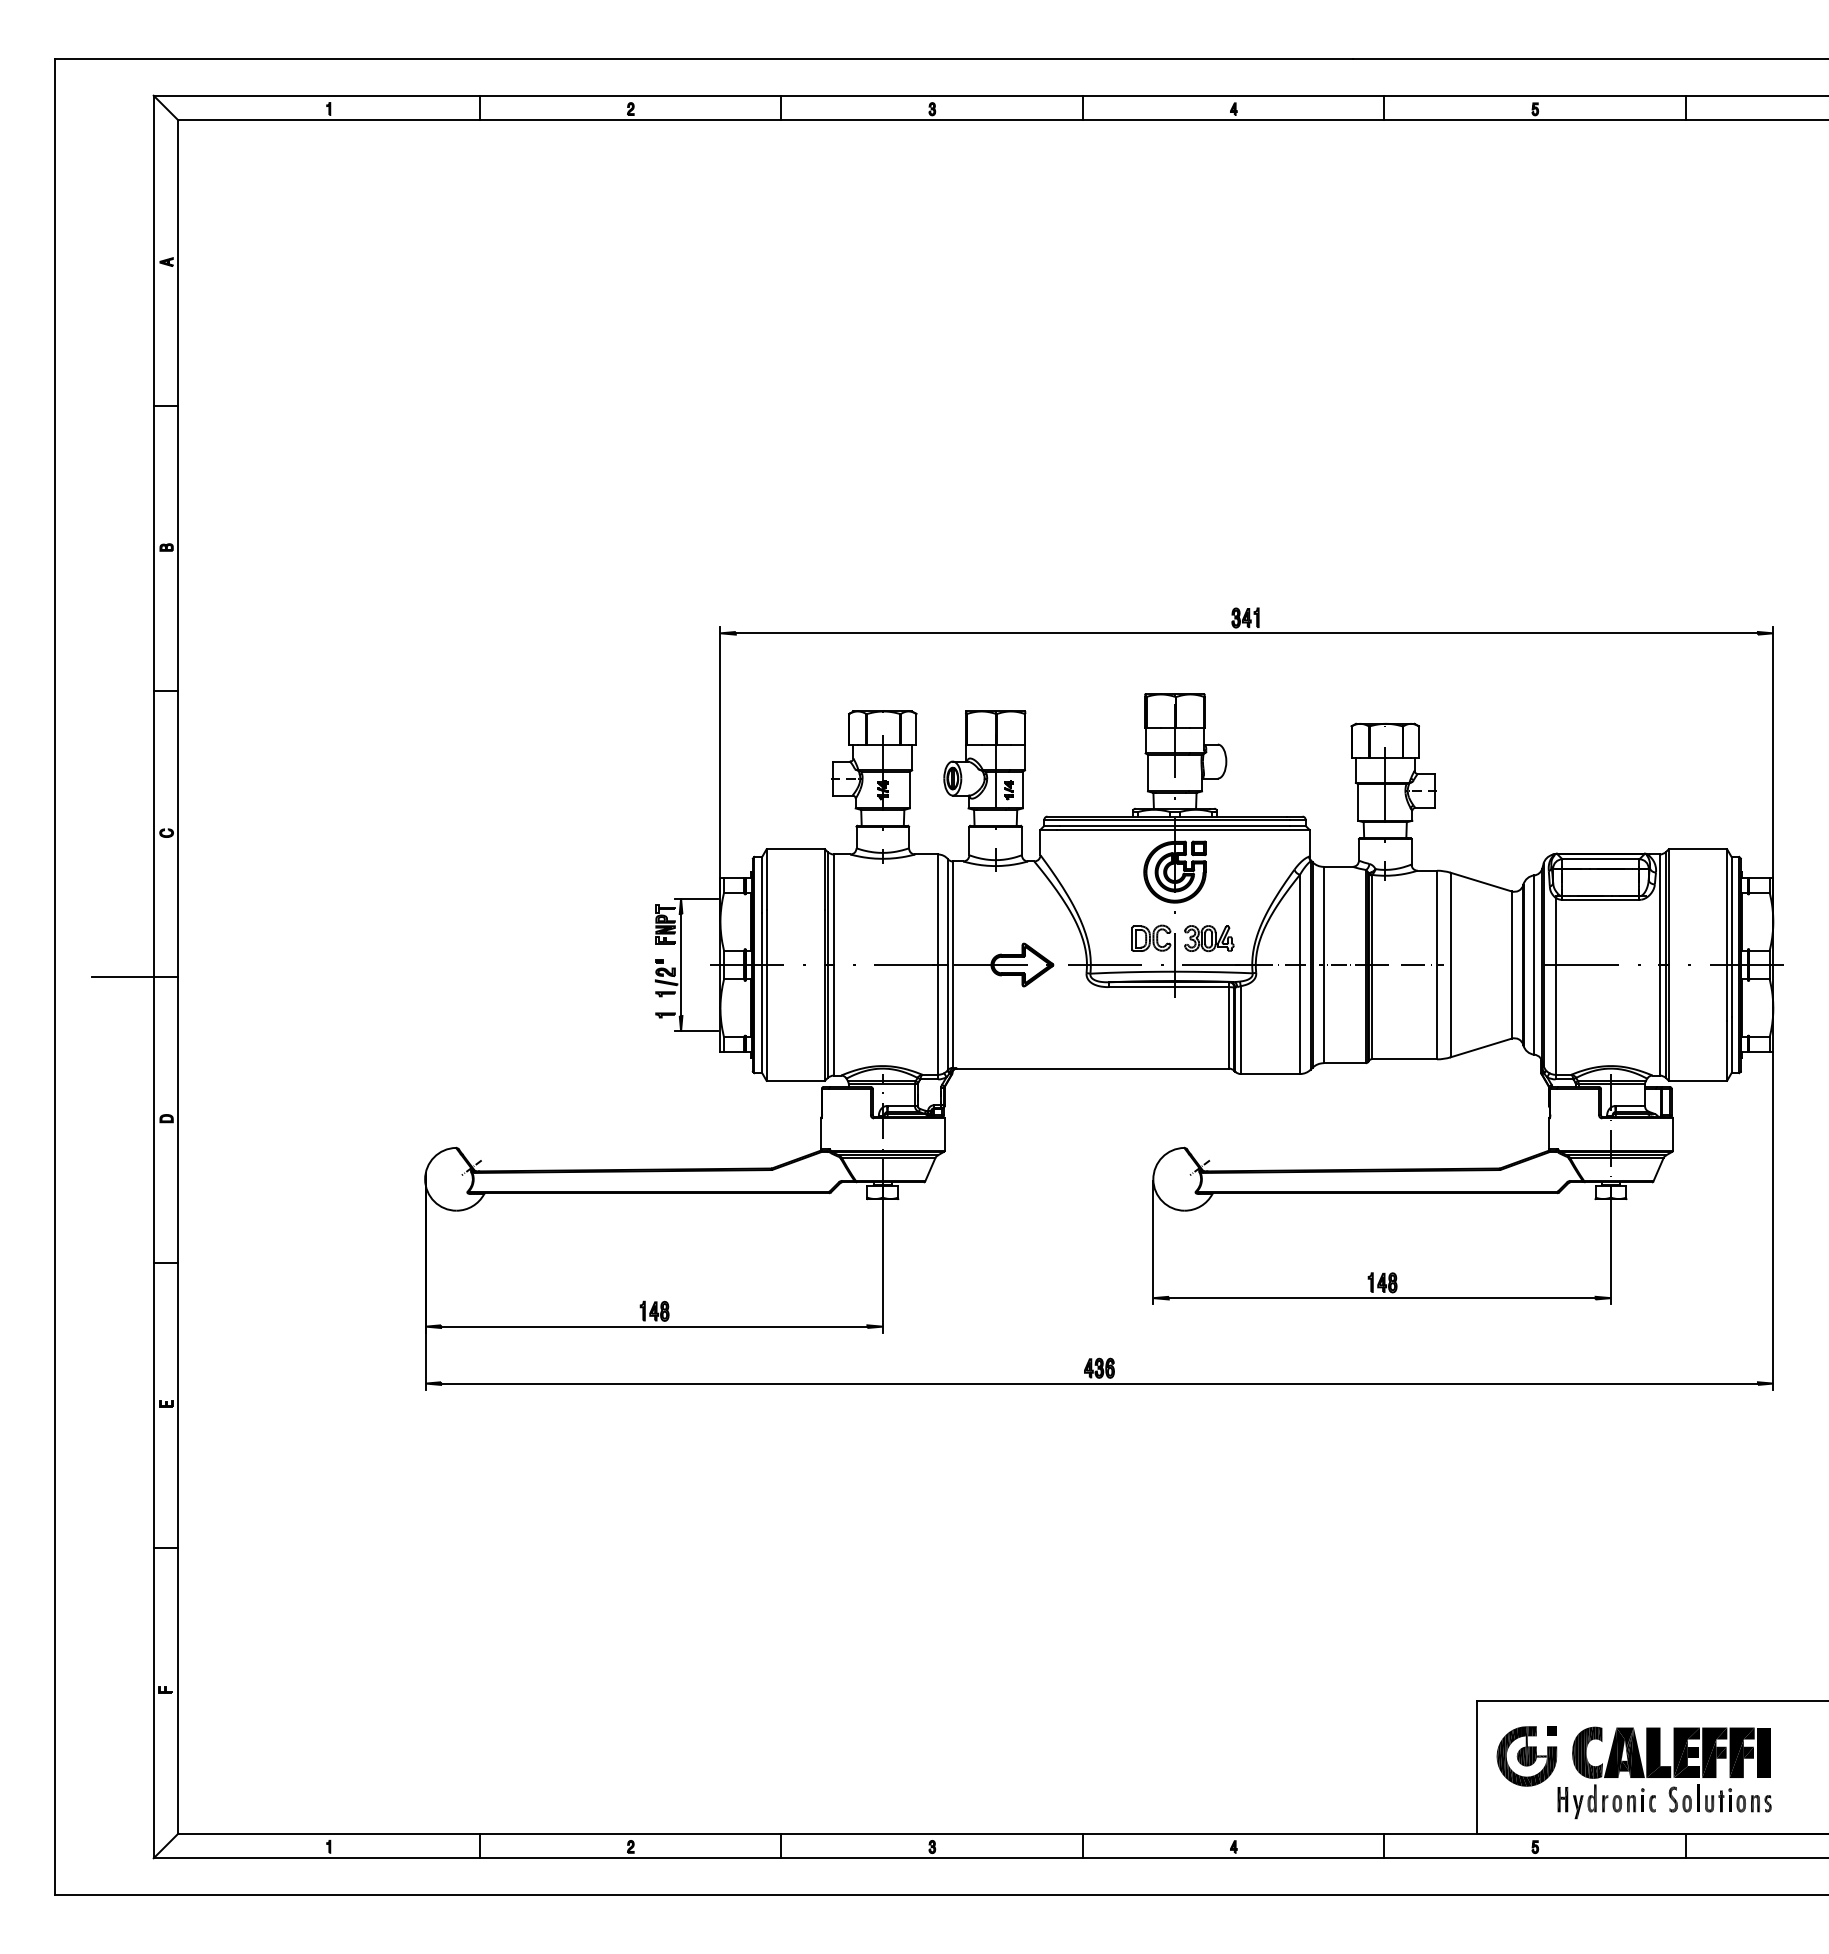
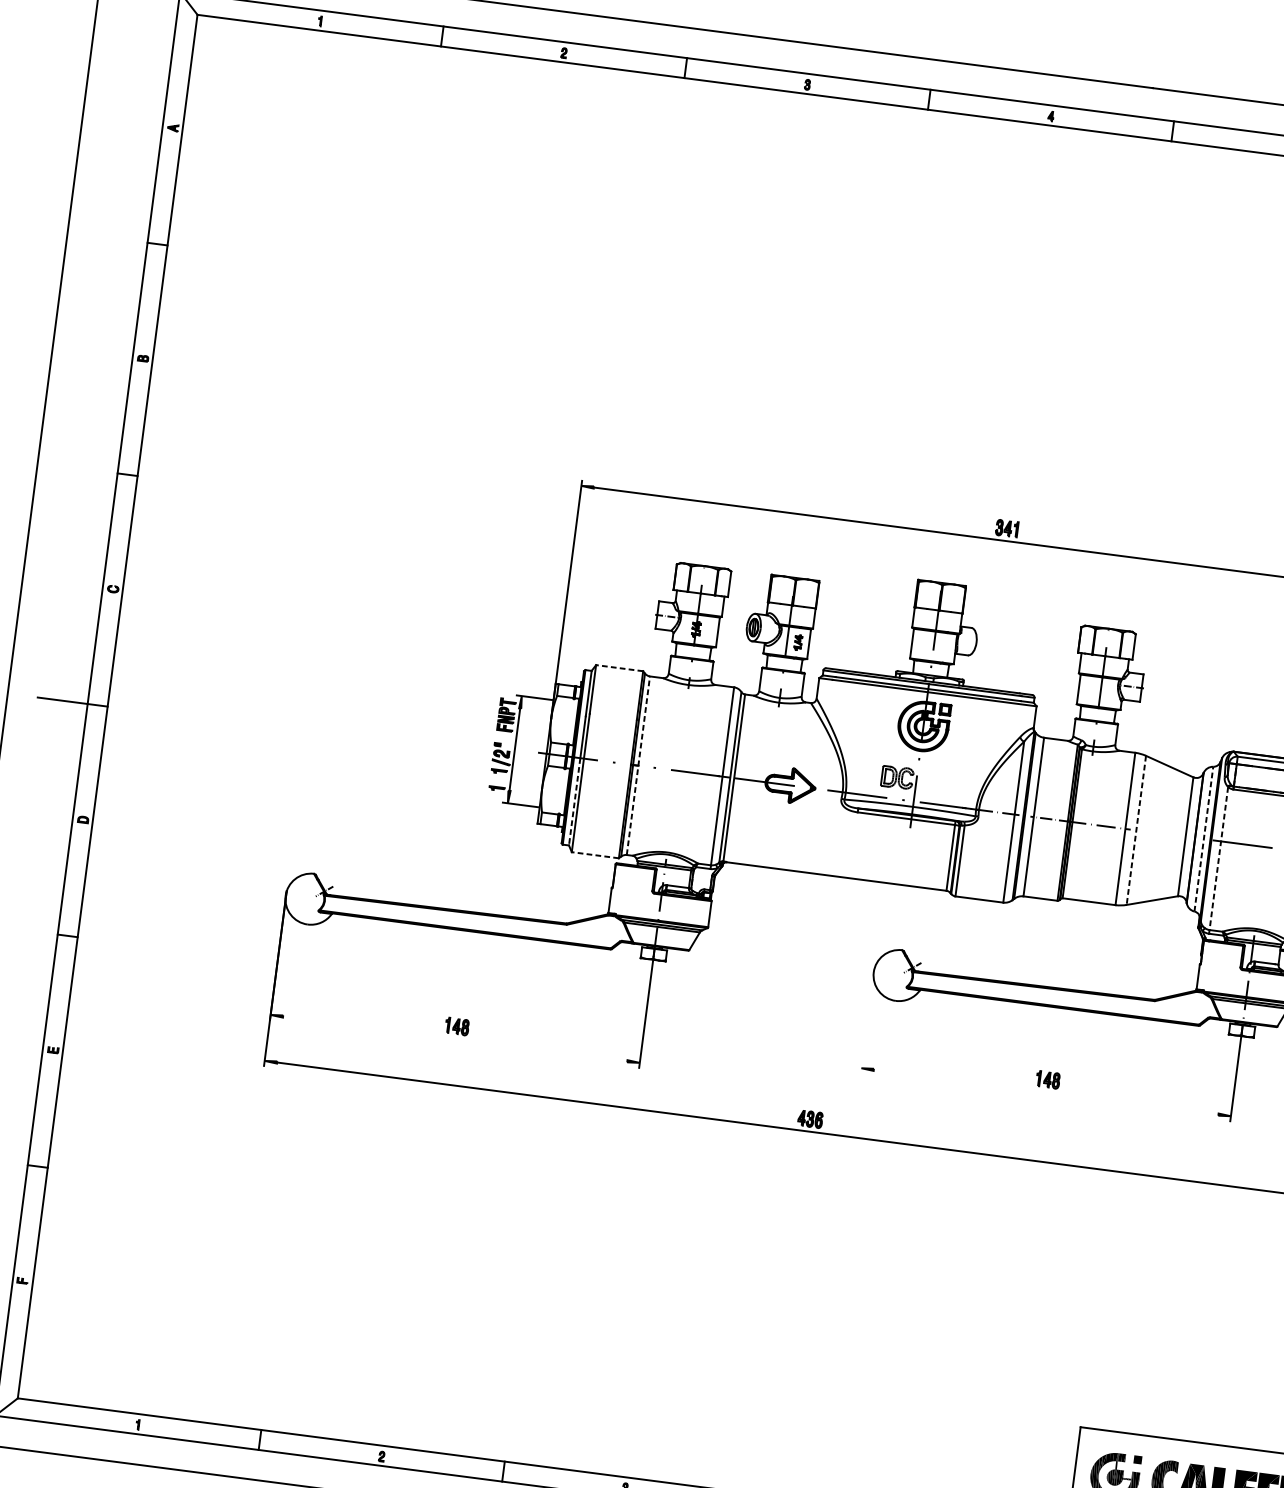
line: (795, 849) -> (619, 668), solid -> dashed
part: (1209, 938) -> (944, 783), removed
line: (834, 965) -> (638, 766), solid -> dashed
line: (1450, 965) -> (1136, 830), solid -> dashed
line: (1534, 965) -> (1204, 839), solid -> dashed
line: (1555, 986) -> (1218, 858), solid -> dashed
line: (762, 1019) -> (574, 802), solid -> dashed
line: (795, 1080) -> (595, 854), solid -> dashed
line: (1153, 1242) -> (867, 1023), removed
line: (1381, 1298) -> (1045, 1092), removed
line: (654, 1326) -> (455, 1038), removed

